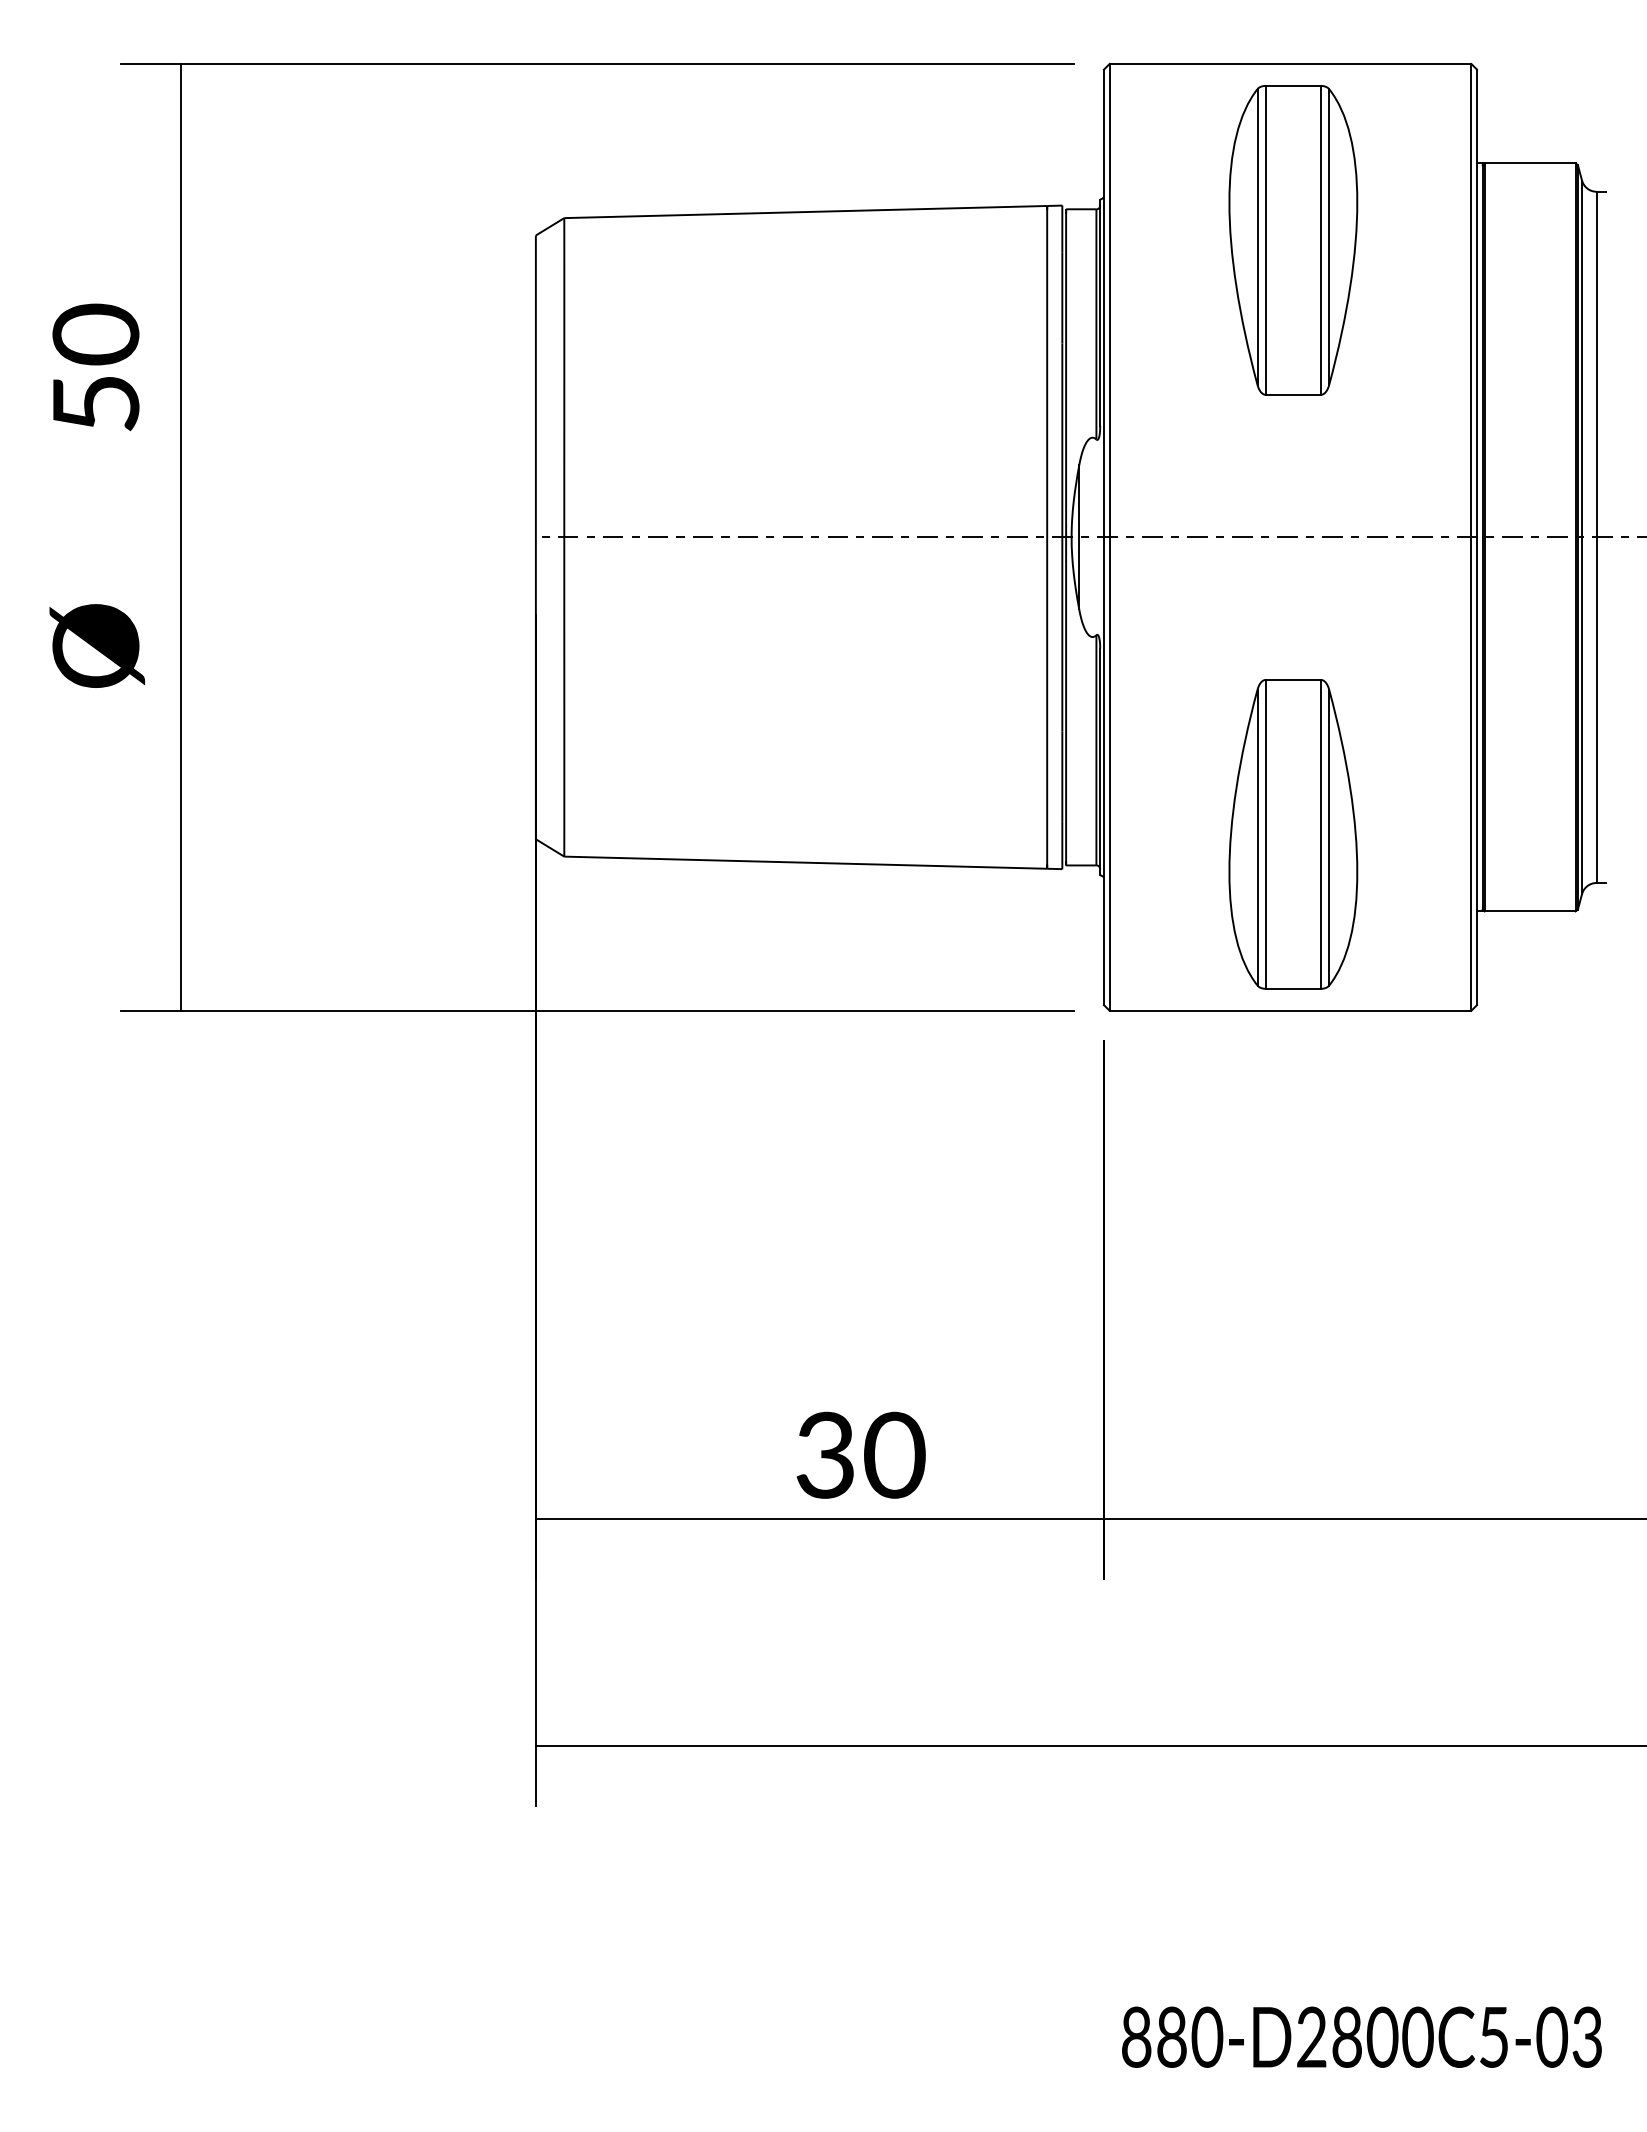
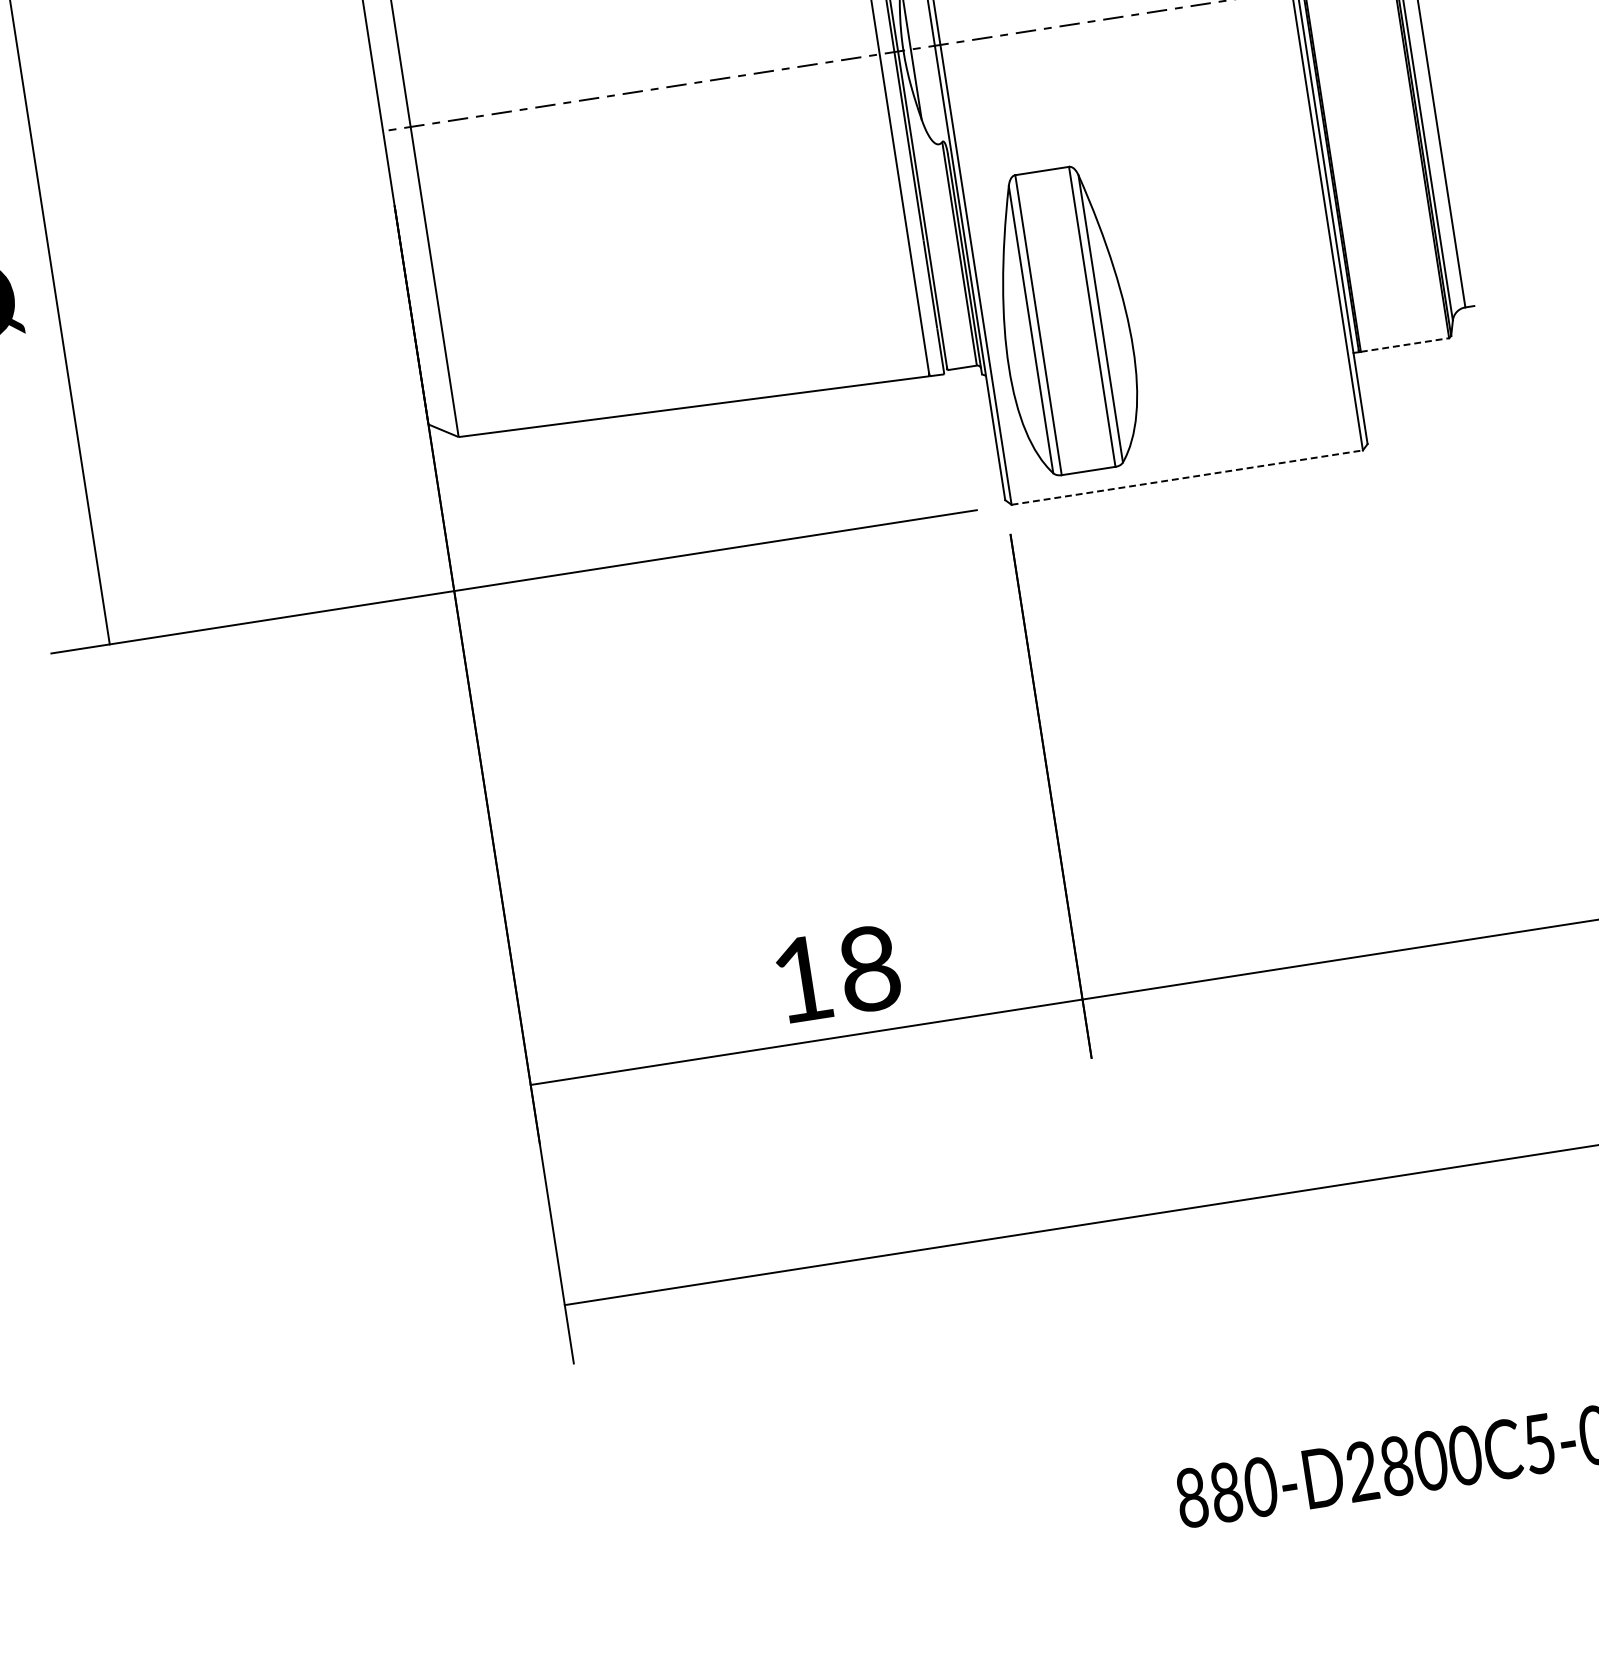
part: (1293, 834) -> (1065, 321), moved
line: (1530, 911) -> (1405, 345), solid -> dashed
line: (1290, 1010) -> (1187, 477), solid -> dashed
text: (860, 1454) -> (836, 973), 30 -> 18

